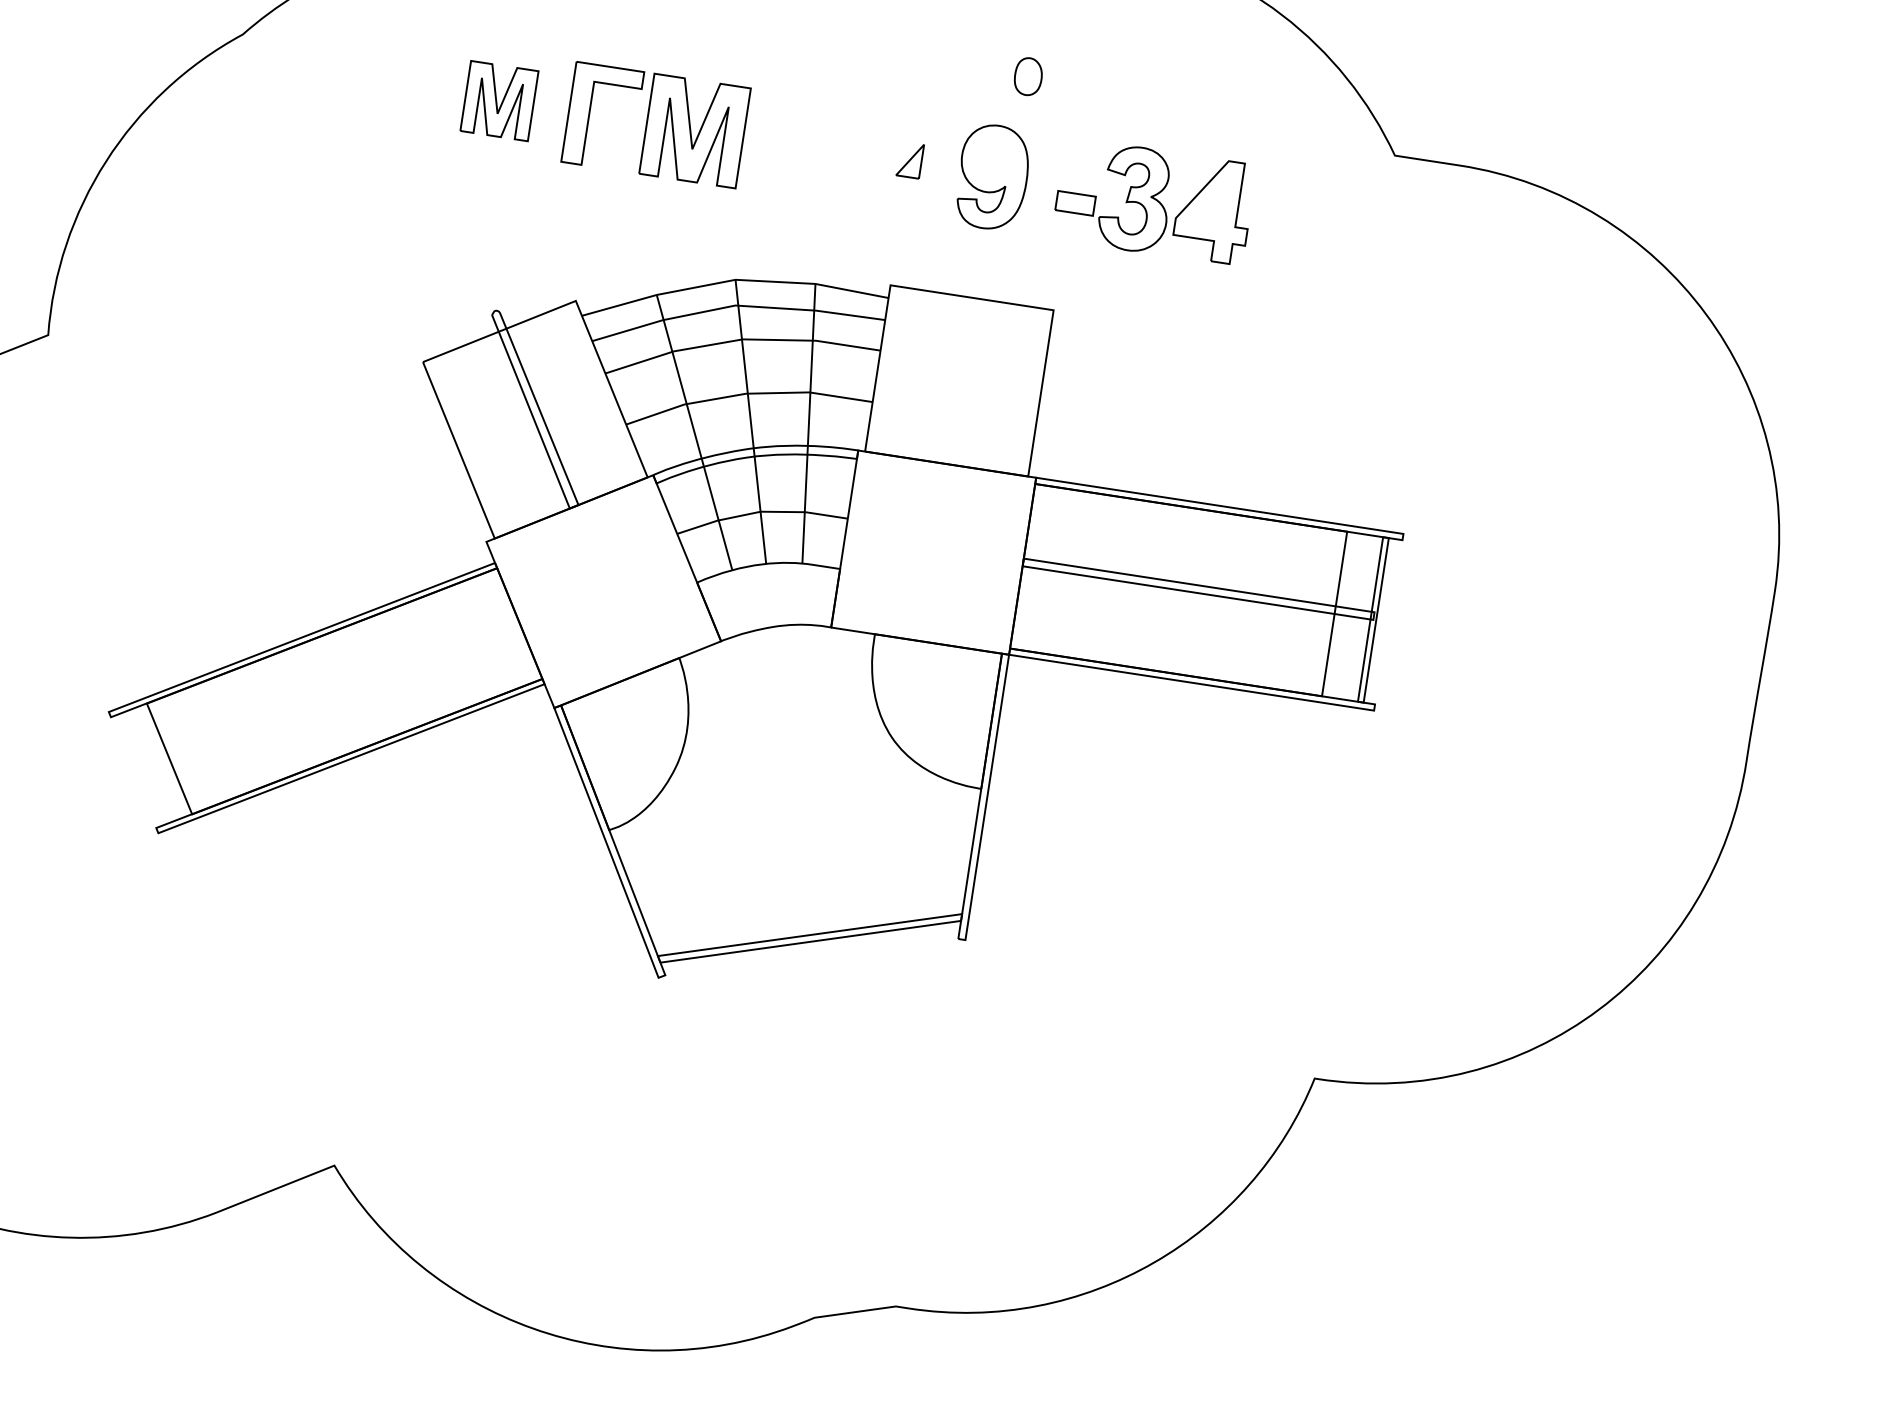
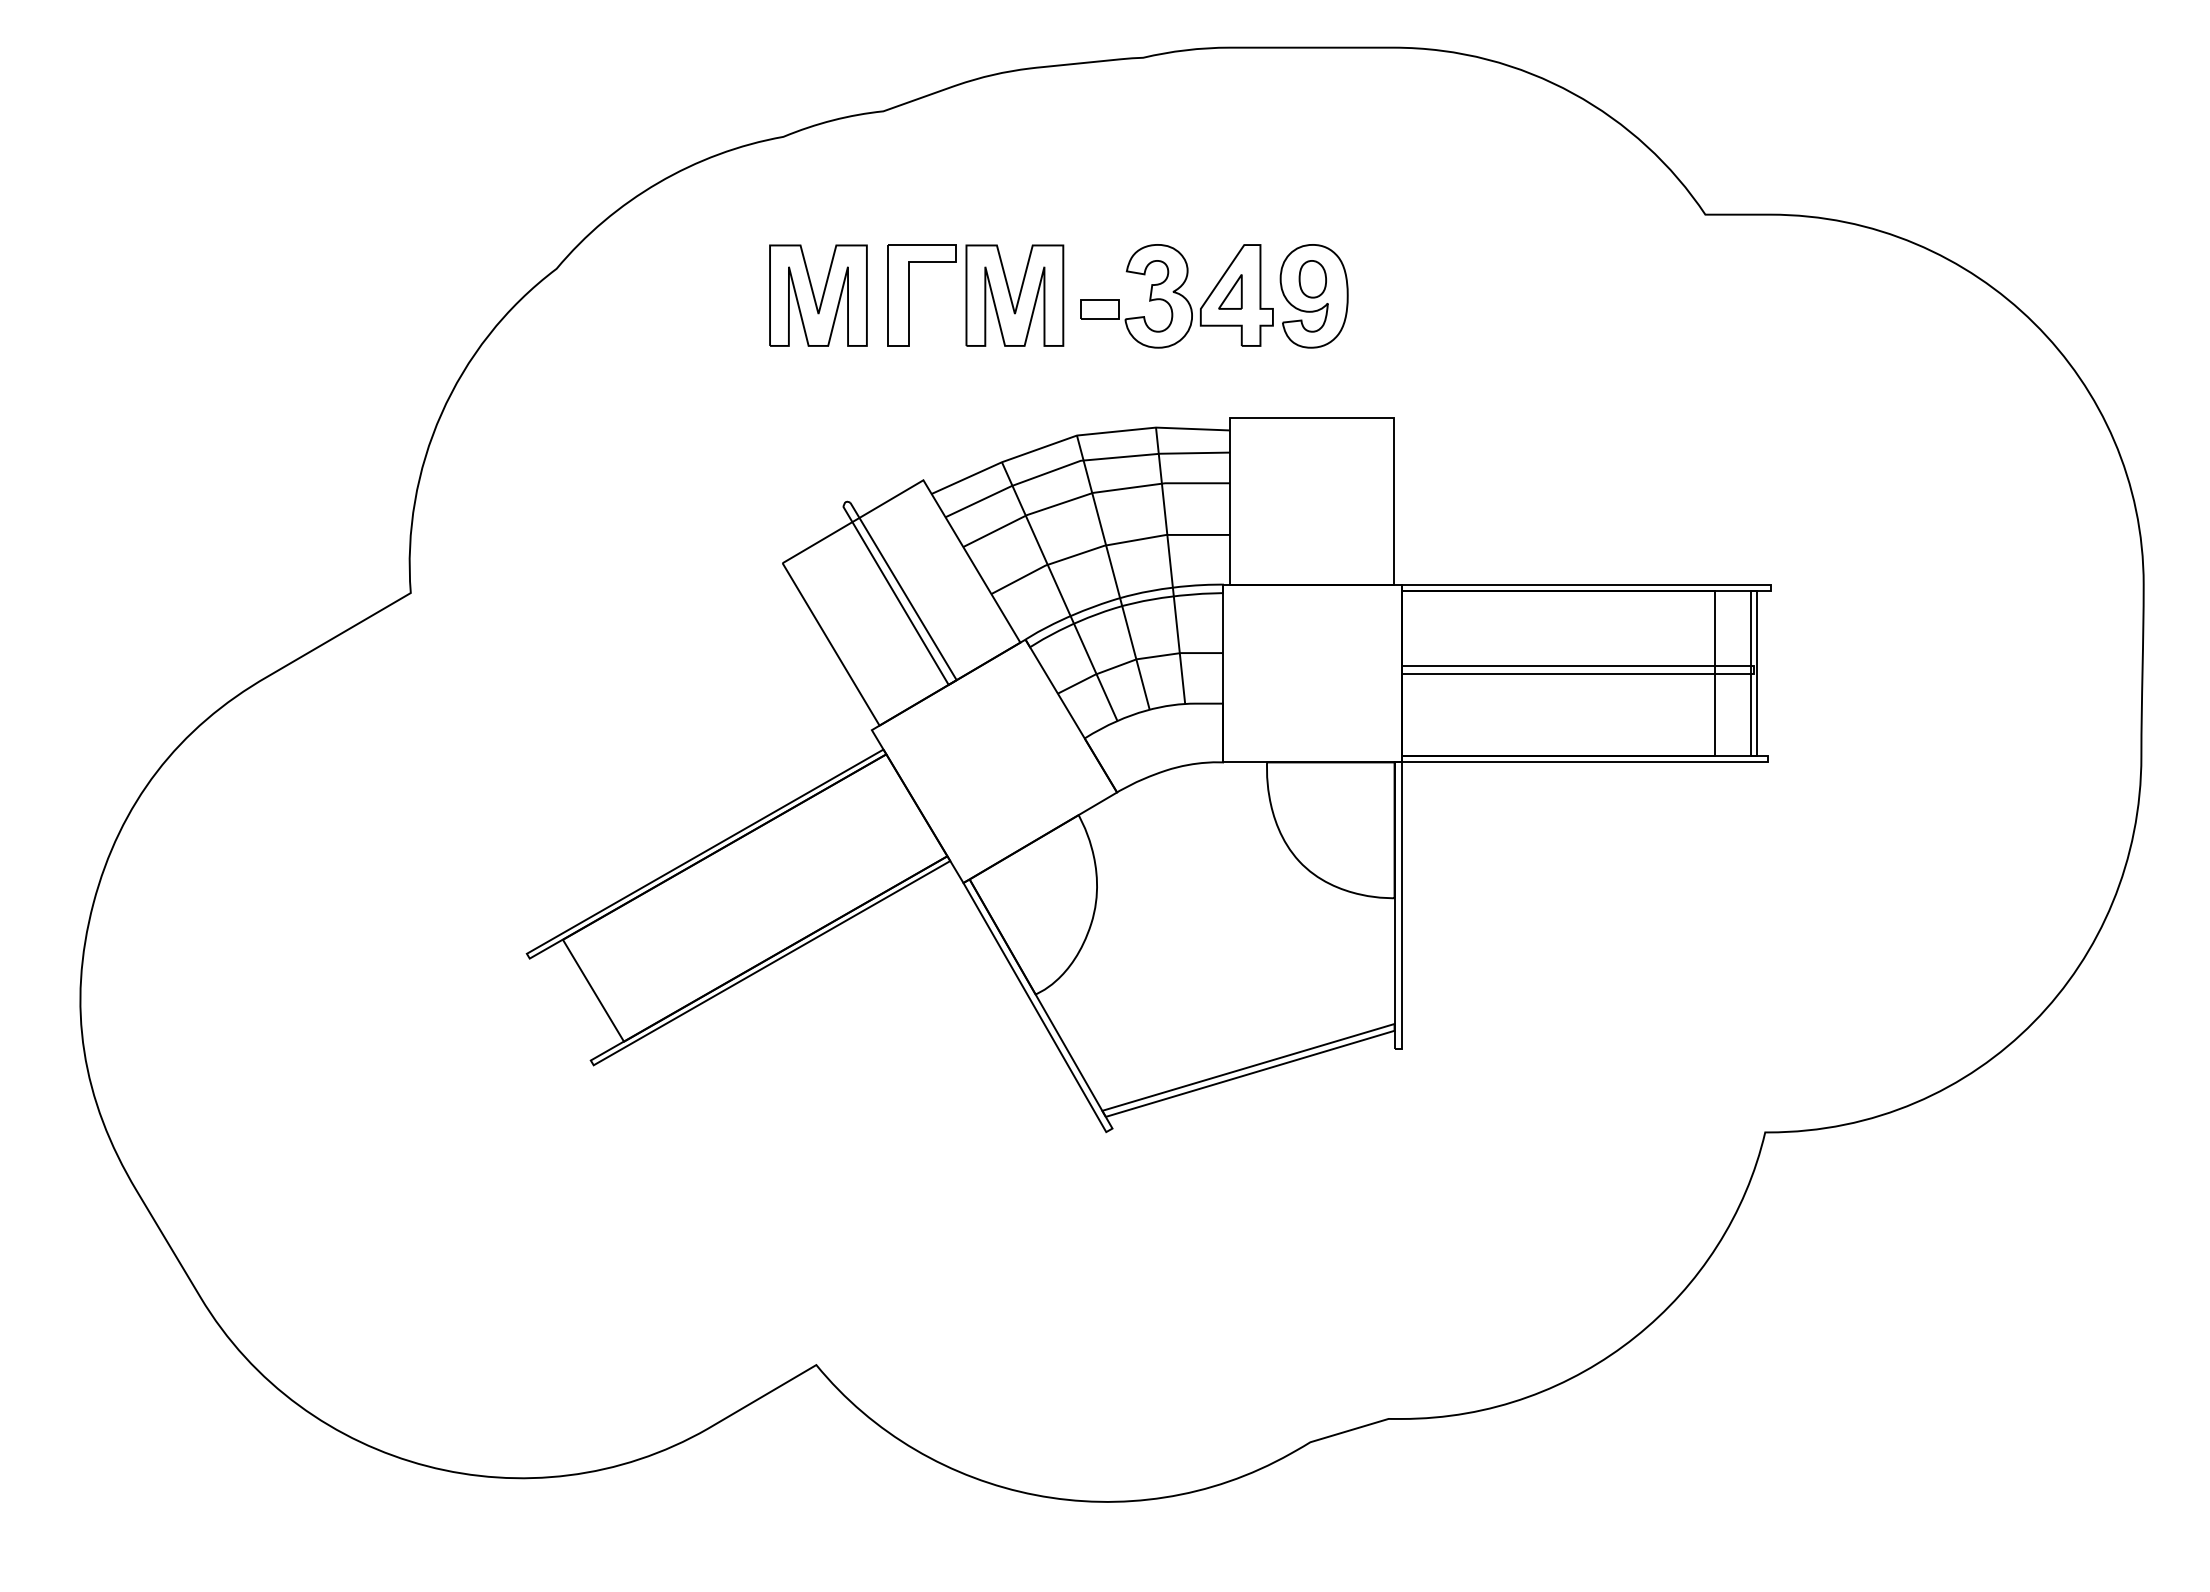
part: (1028, 76) -> (1312, 279), moved
part: (499, 100) -> (818, 295), size x1.43
part: (1153, 202) -> (1176, 296), moved

